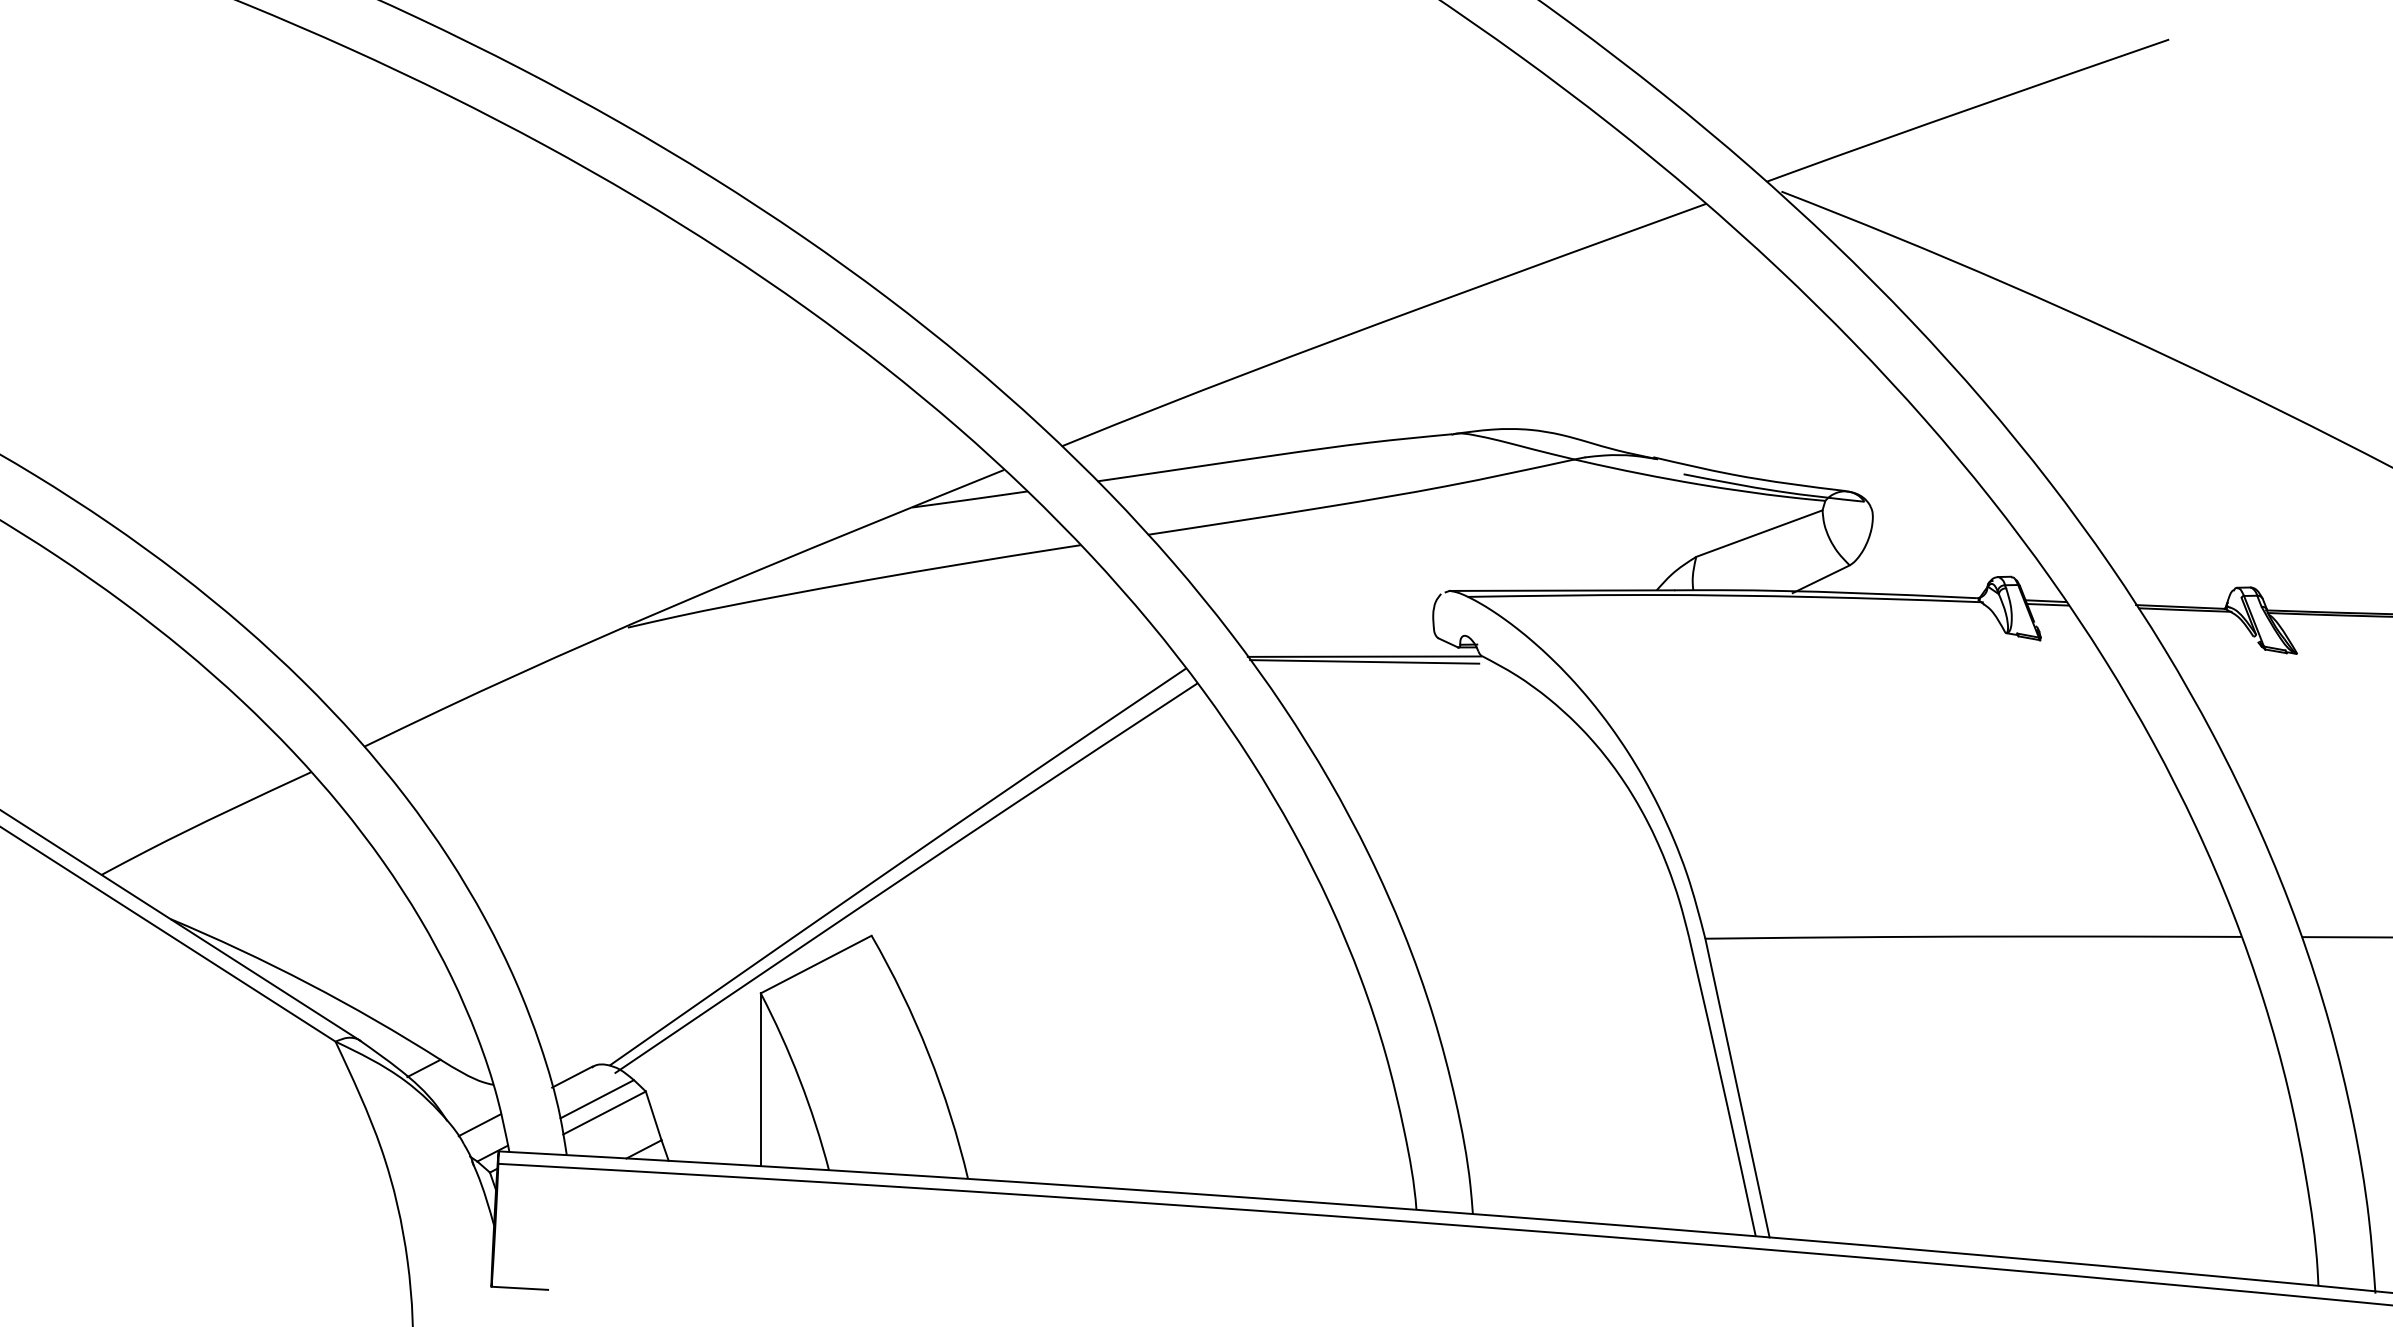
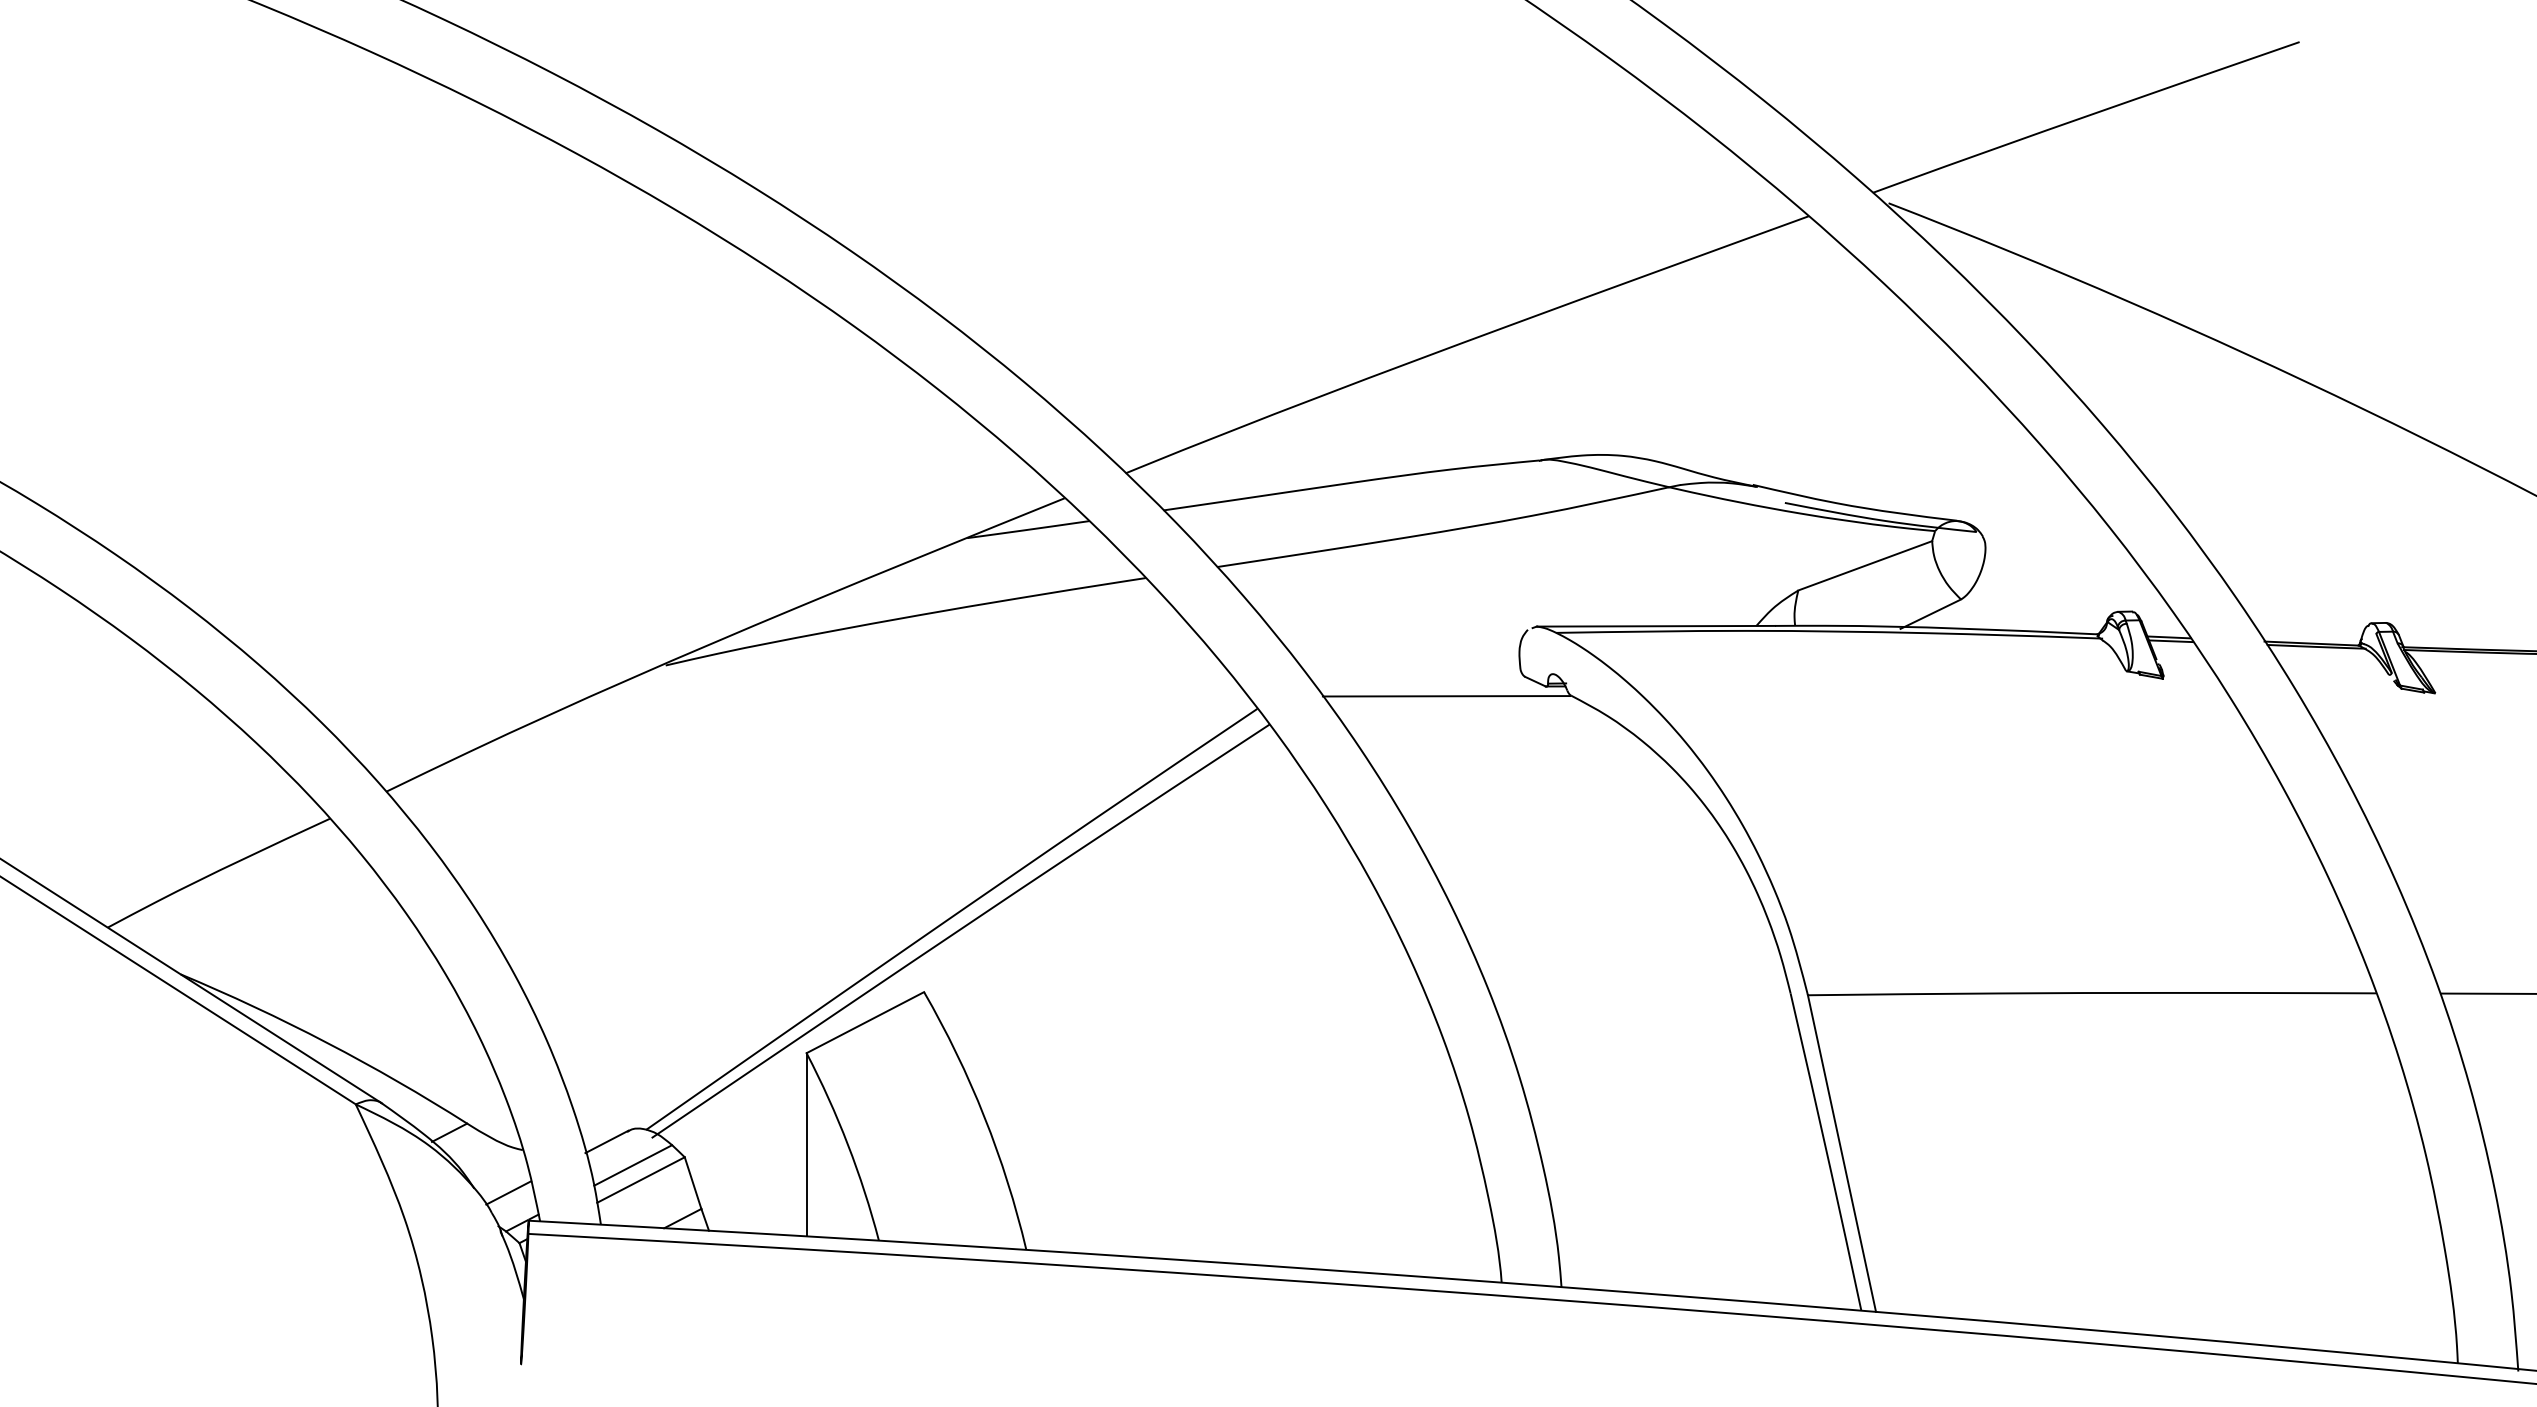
line: (1364, 661) -> (1446, 701), removed
line: (519, 1287) -> (550, 1365), removed

